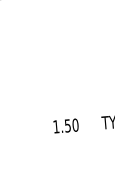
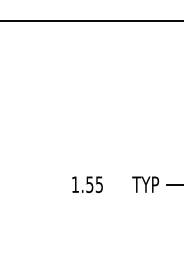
text: (75, 125) -> (99, 184), 1.50 -> 1.55

